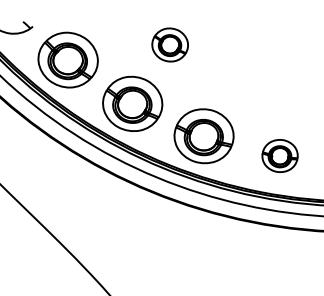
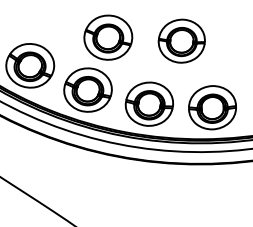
part: (169, 44) -> (107, 37), size x1.67
part: (258, 67) -> (181, 41), added
part: (279, 155) -> (211, 107), size x1.67

